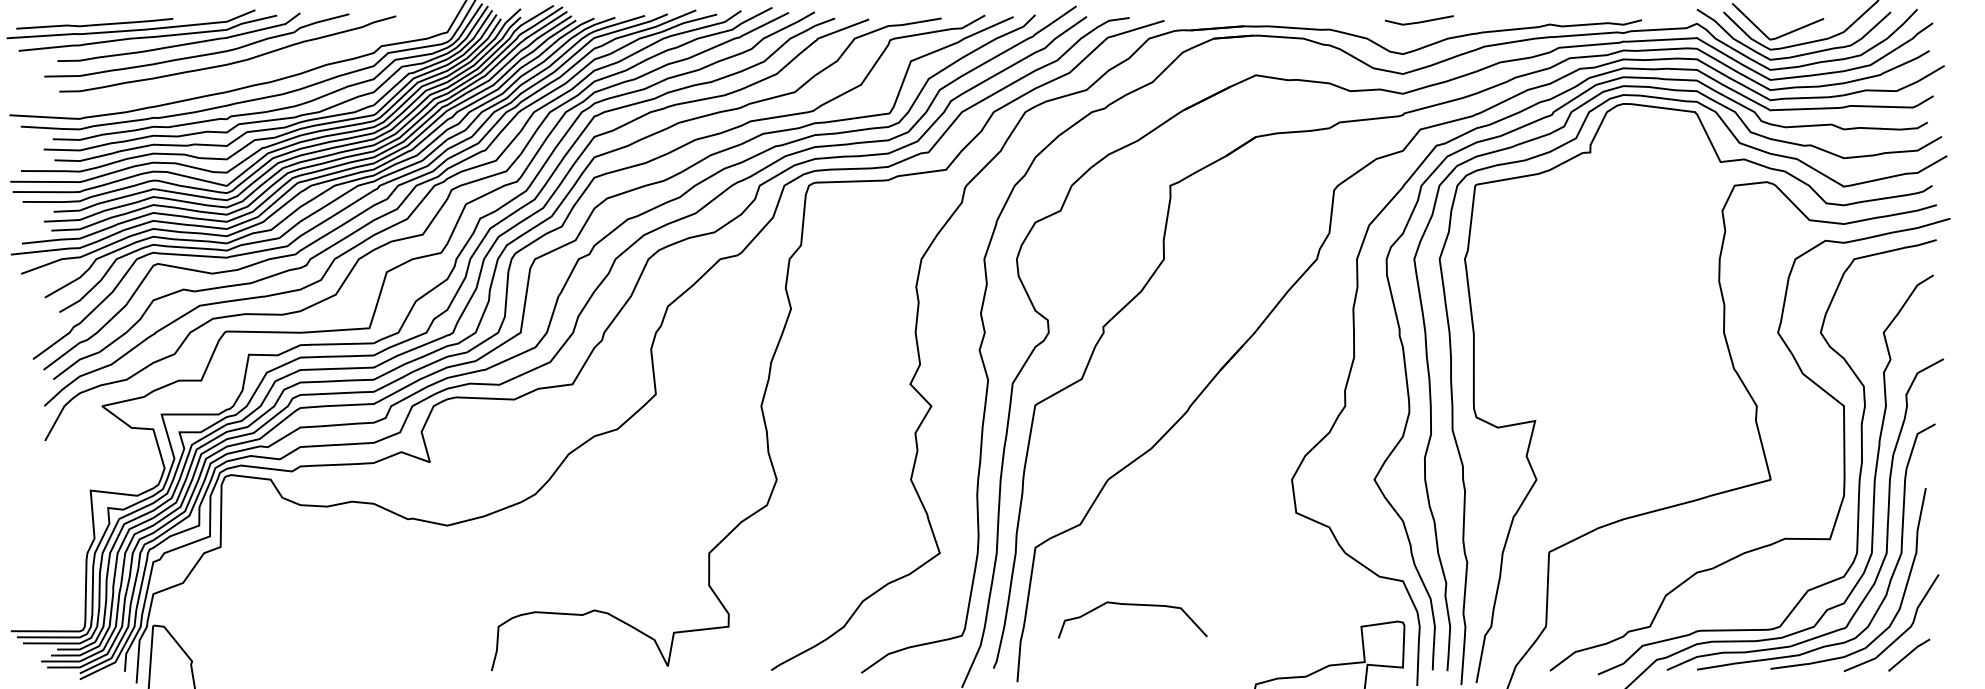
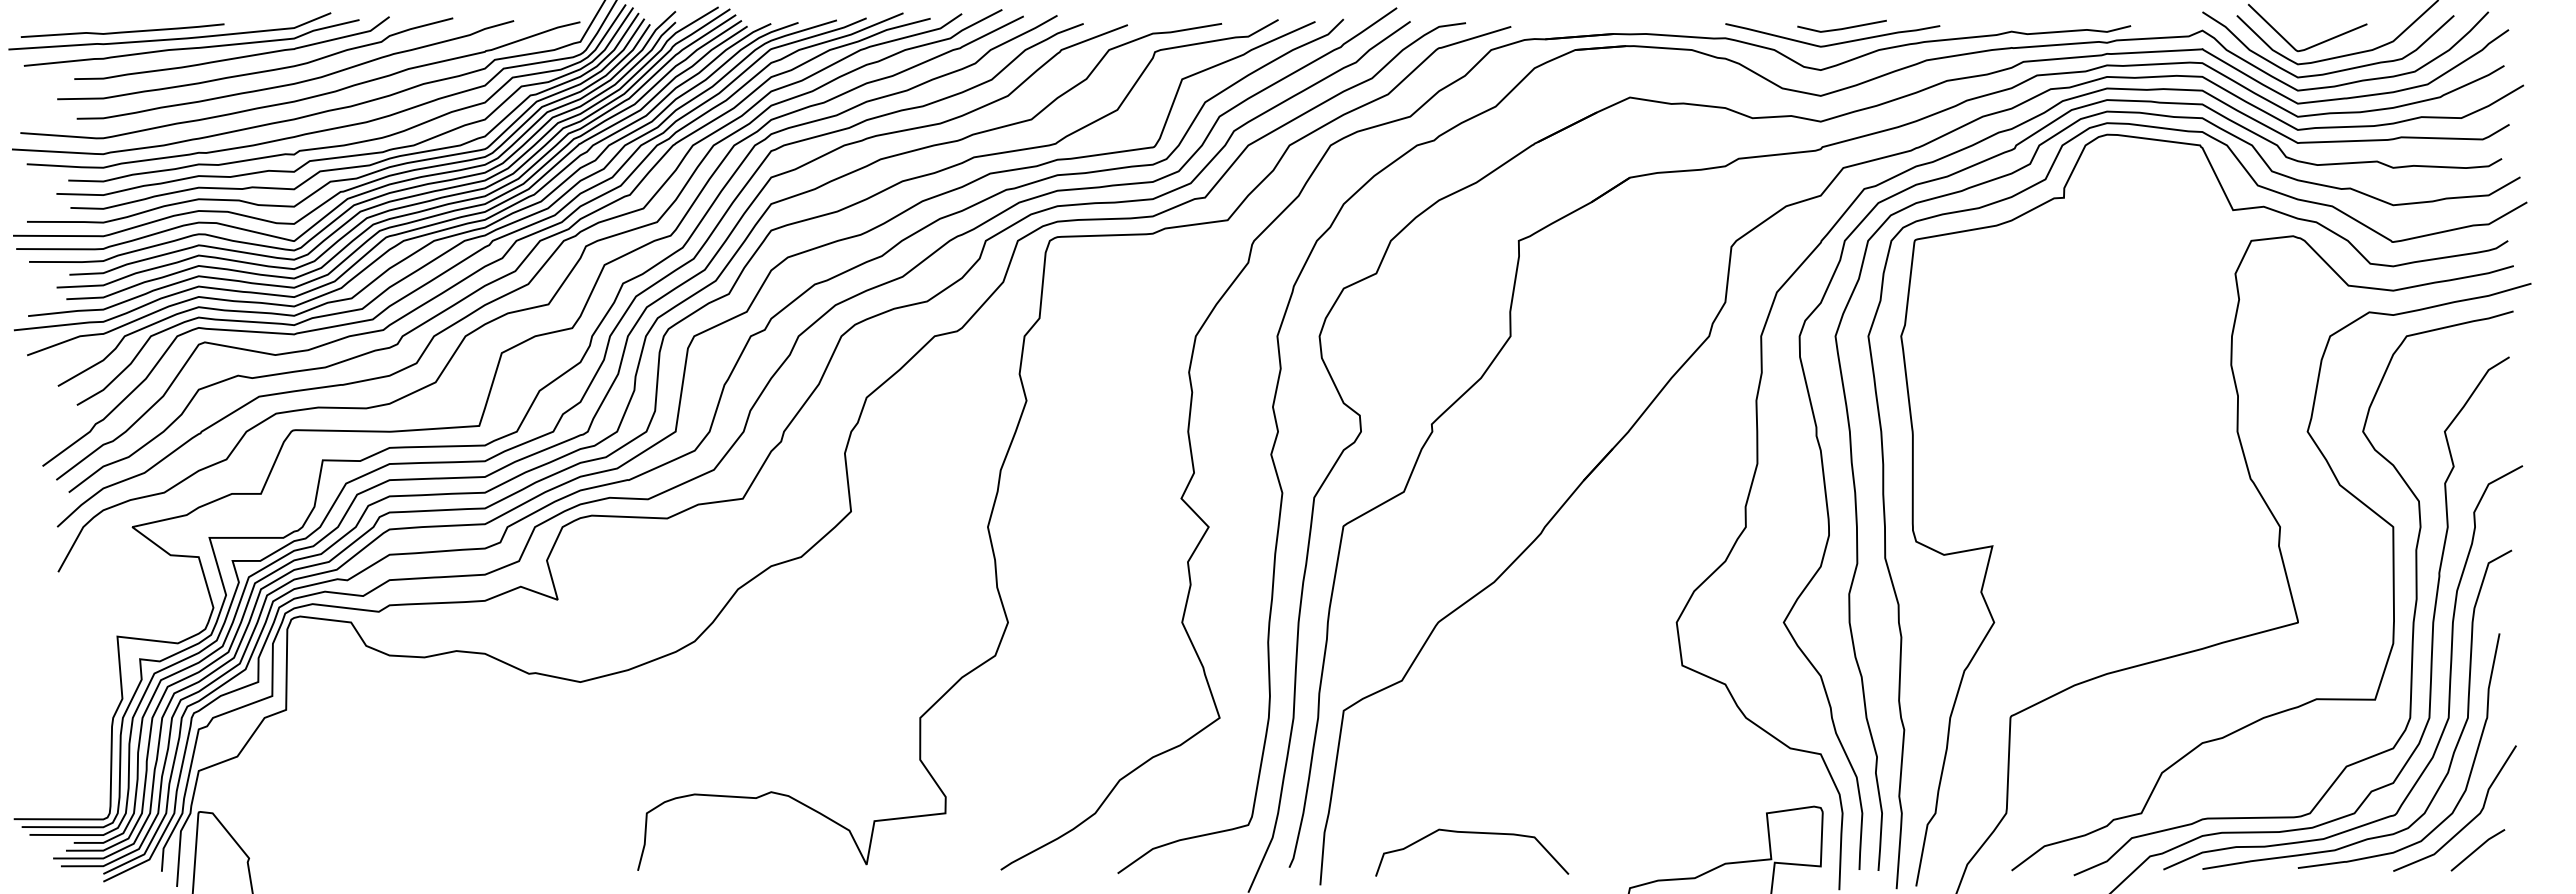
curve: (1411, 33) -> (1832, 43), added
curve: (235, 75) -> (305, 97), added
curve: (1133, 605) -> (1472, 833), moved

